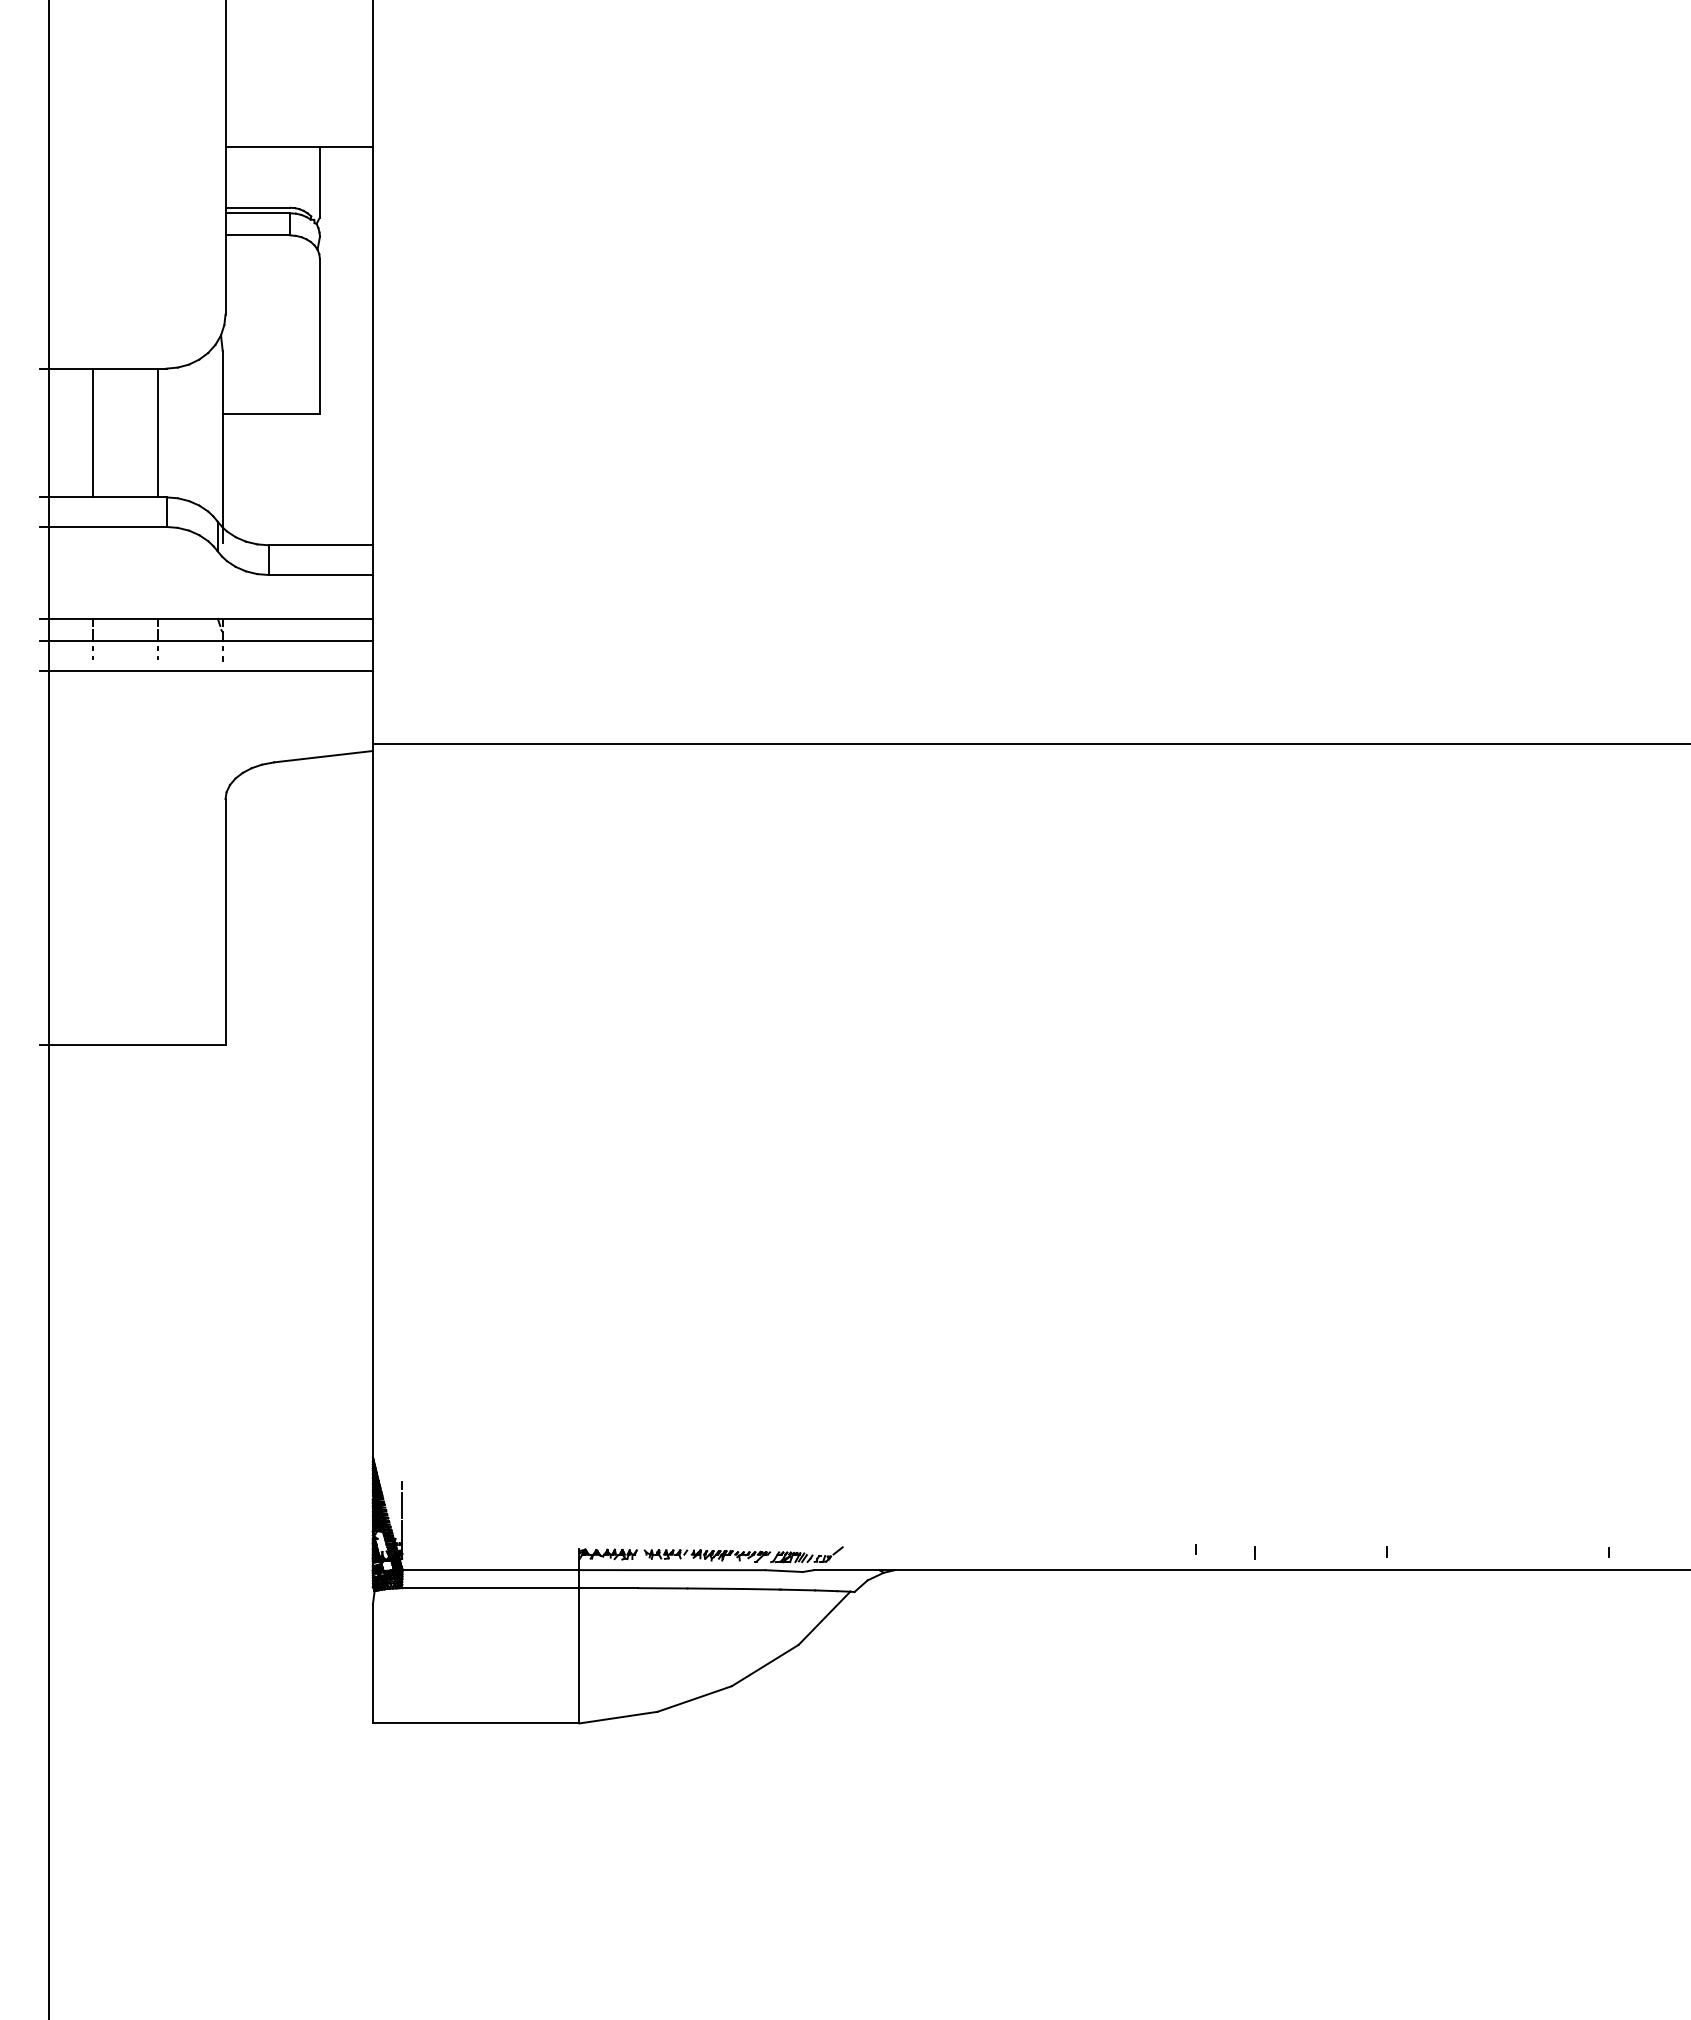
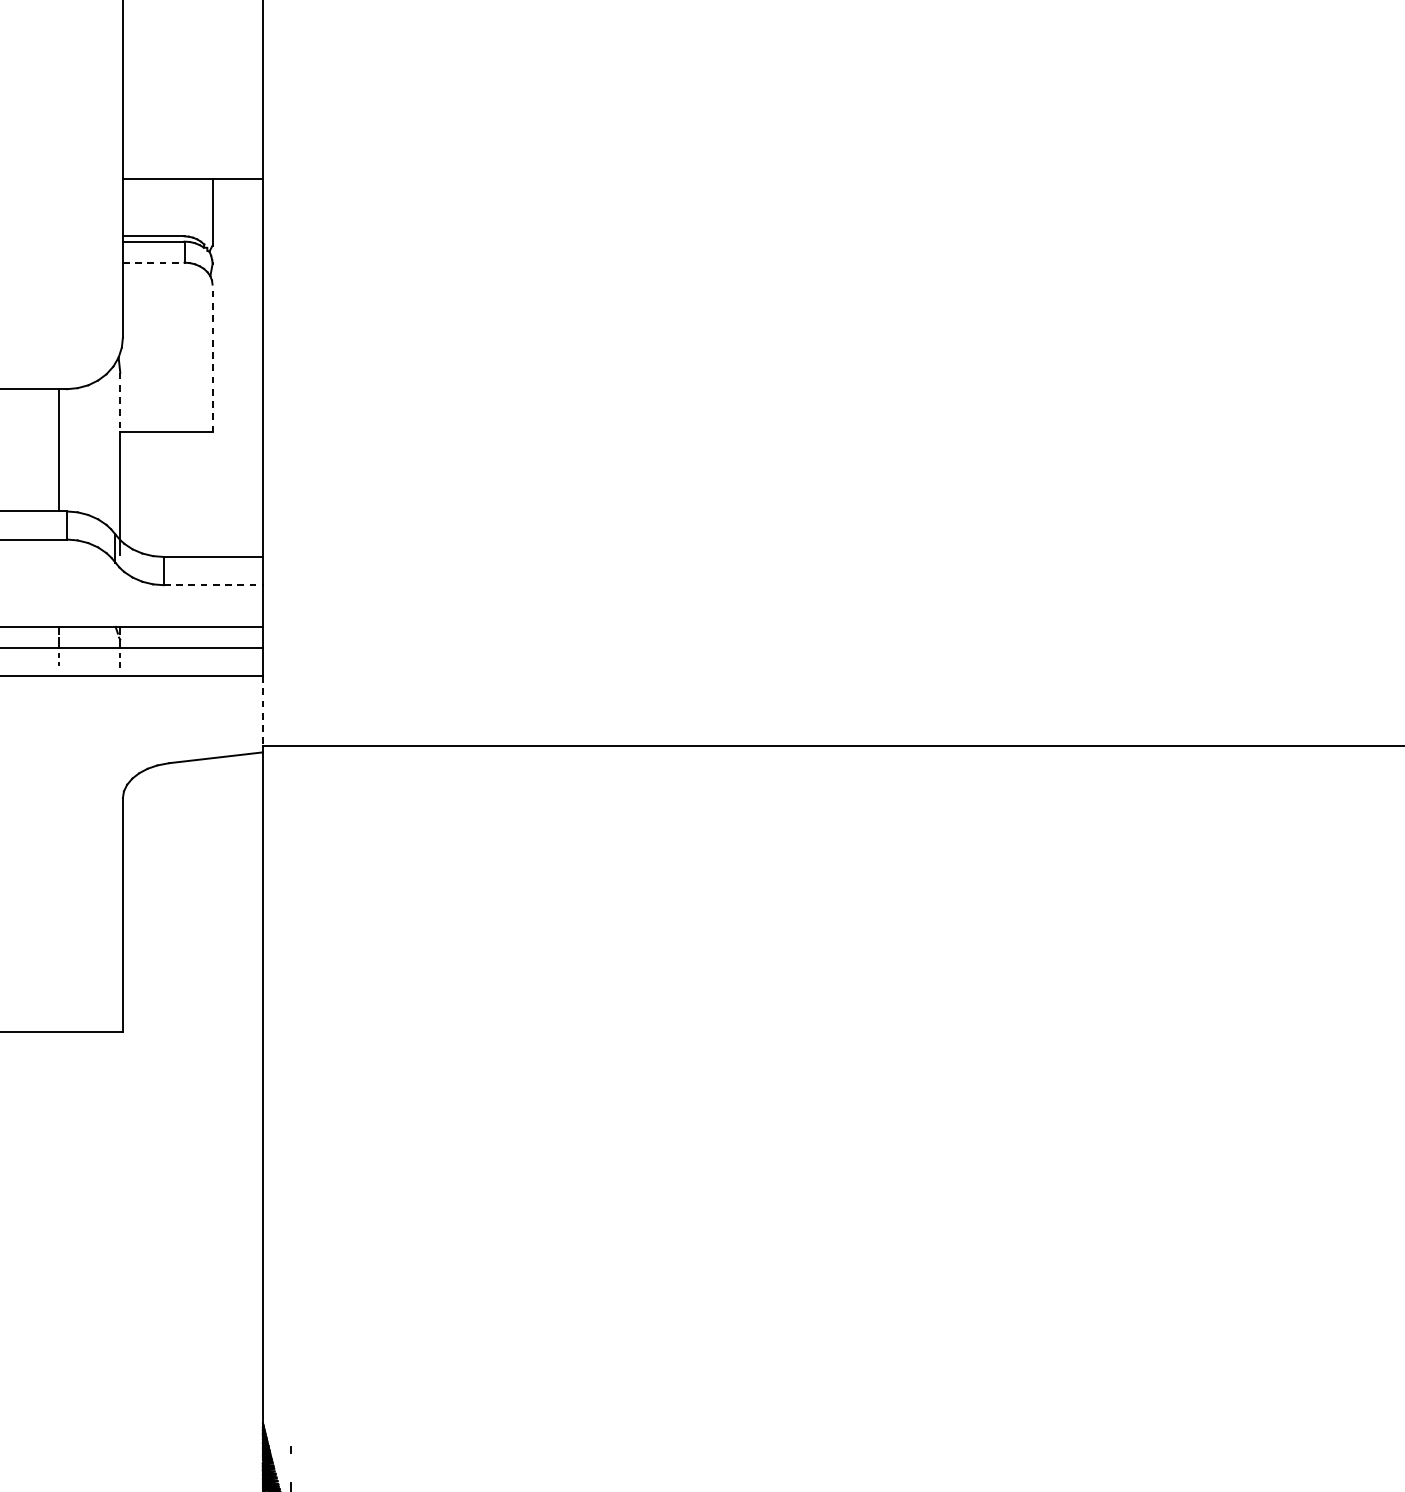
line: (258, 235) -> (154, 262), solid -> dashed
line: (319, 336) -> (212, 358), solid -> dashed
line: (222, 383) -> (120, 403), solid -> dashed
line: (321, 575) -> (214, 585), solid -> dashed
line: (372, 707) -> (262, 711), solid -> dashed
line: (402, 1505) -> (291, 1469), removed

